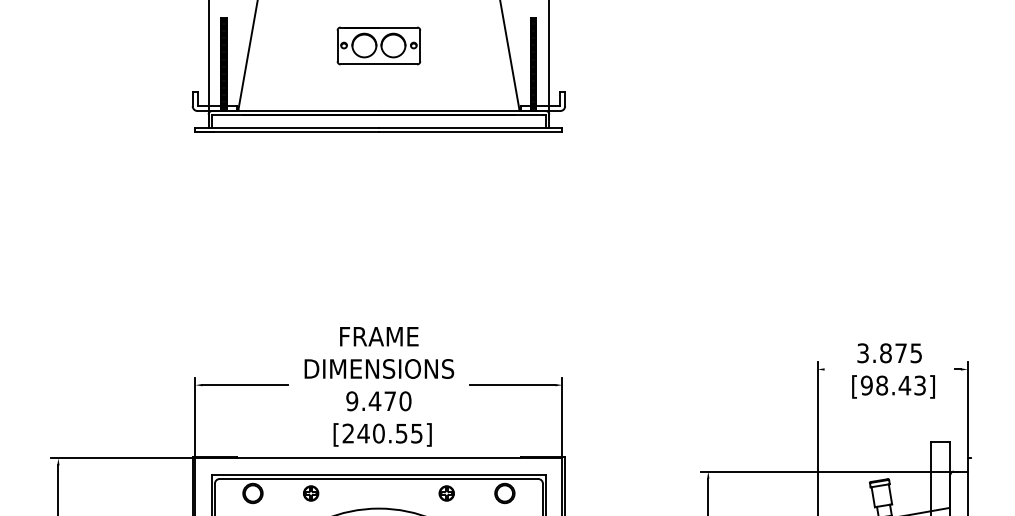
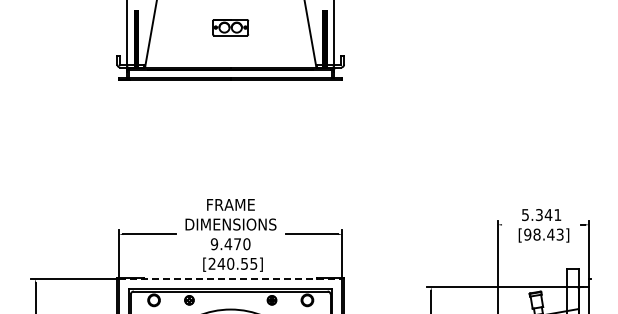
part: (378, 45) -> (230, 27), size x0.7
text: (889, 354) -> (541, 215), 3.875 -> 5.341
line: (378, 459) -> (230, 279), solid -> dashed

